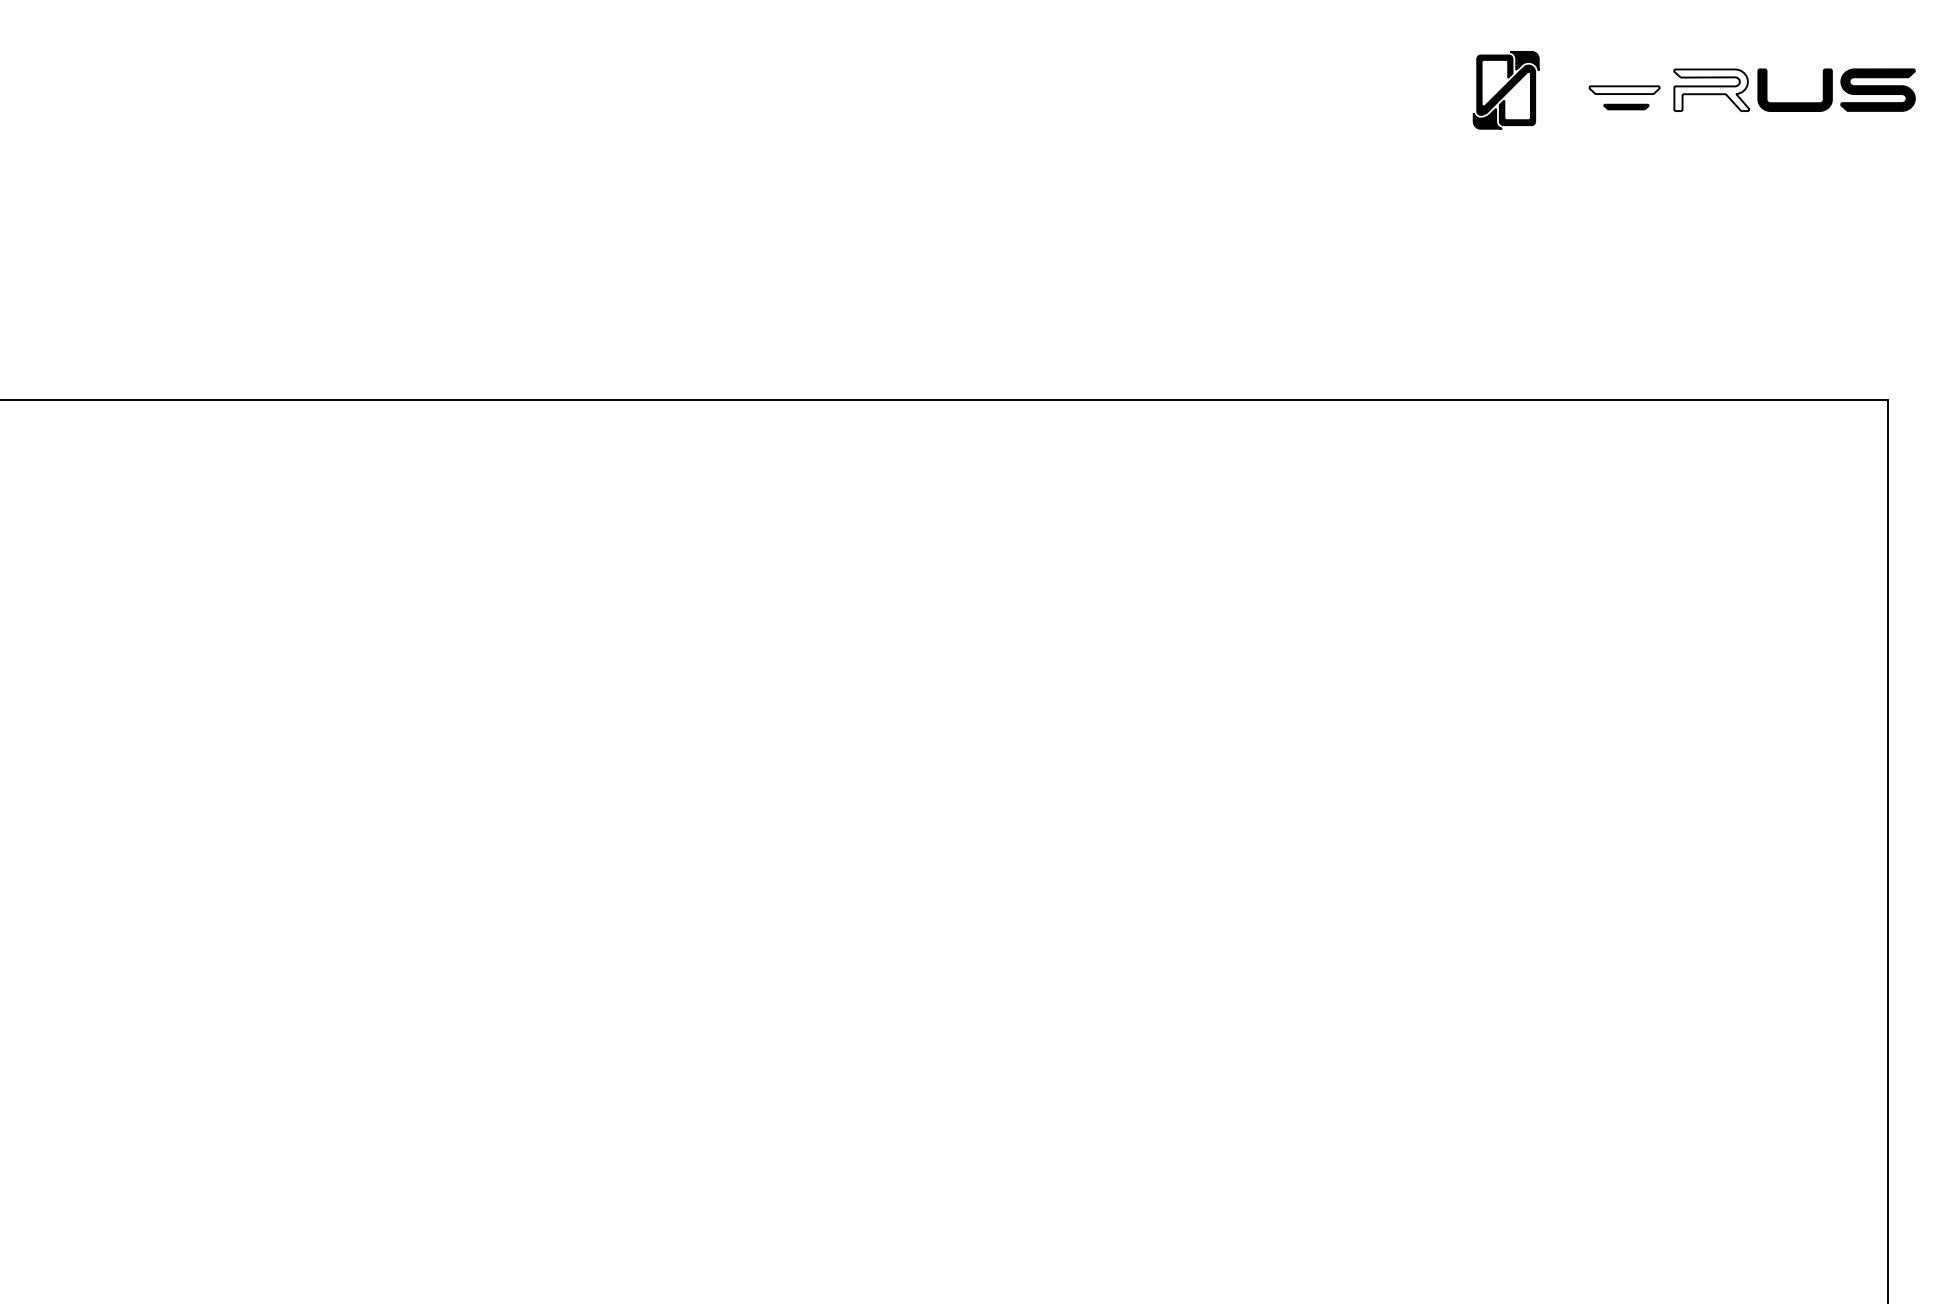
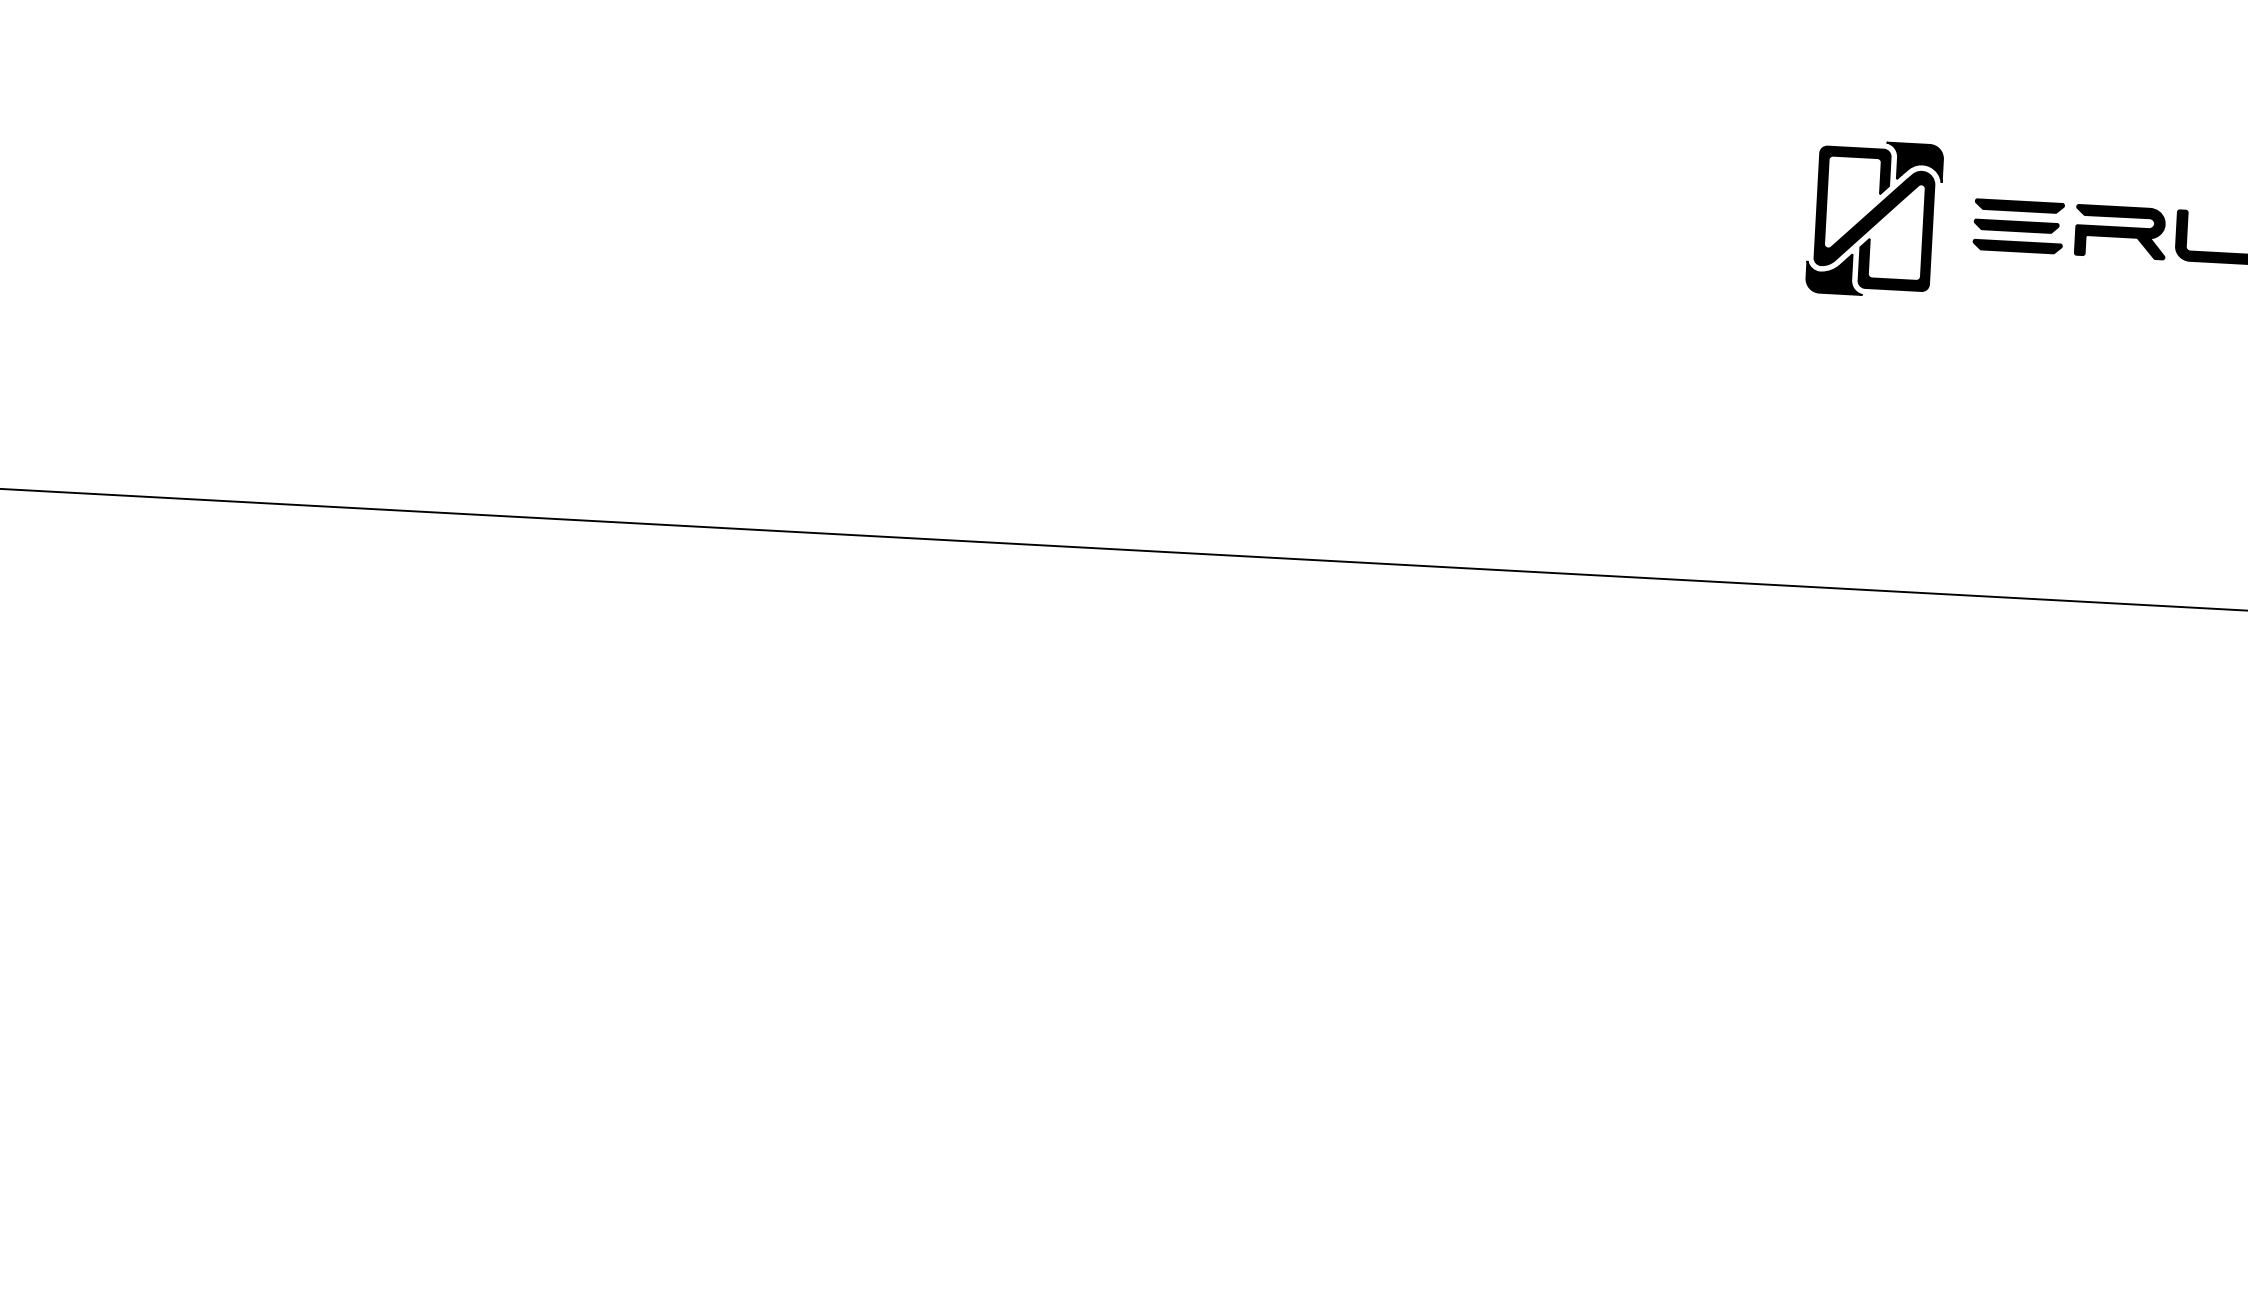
part: (1626, 72) -> (2019, 205), added
part: (1506, 90) -> (1875, 219), size x1.67
fill: (1624, 90) -> (2016, 226), added
fill: (1711, 90) -> (2120, 232), added
part: (1626, 106) -> (2017, 246), size x1.67

